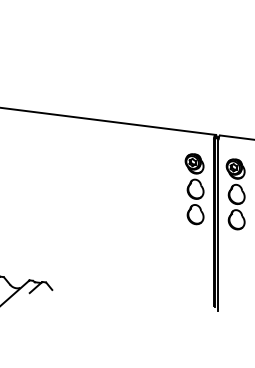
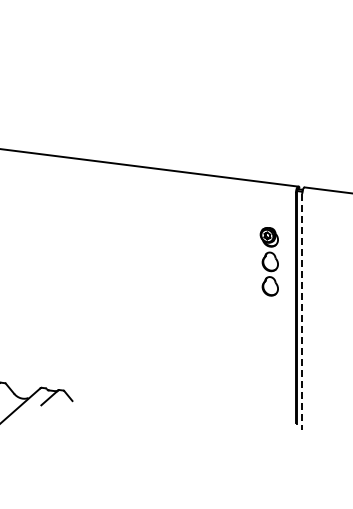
part: (194, 189) -> (269, 261), size x0.7
part: (235, 194) -> (325, 268), removed
line: (218, 225) -> (302, 312), solid -> dashed

